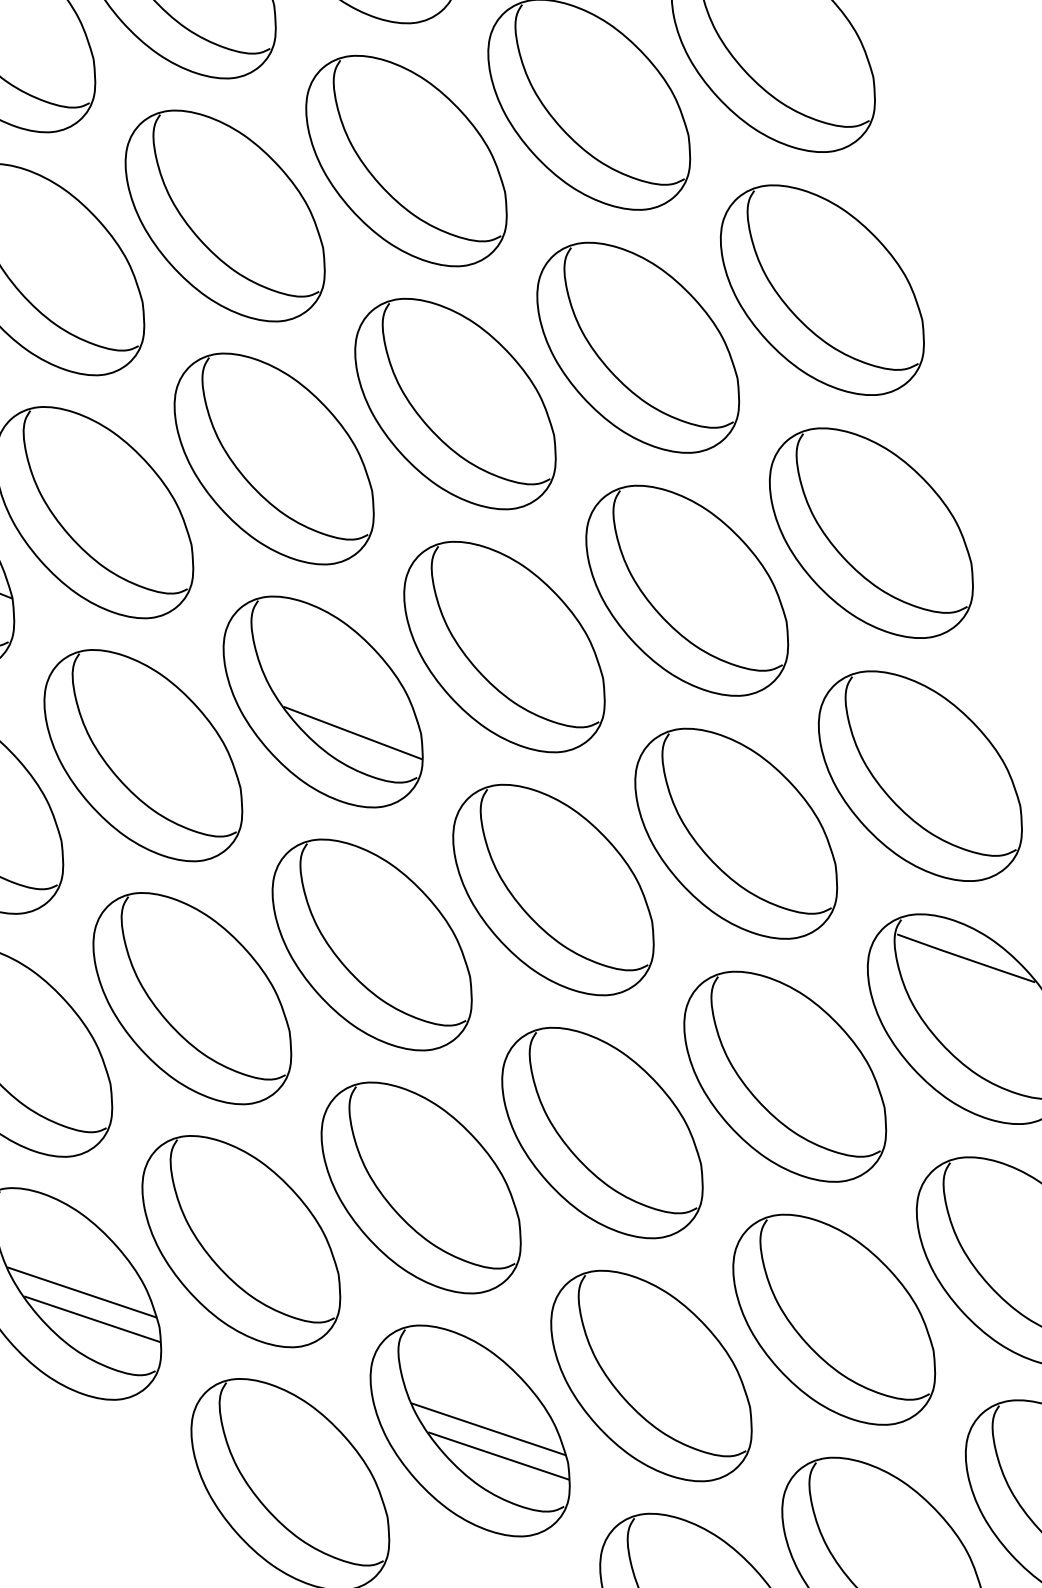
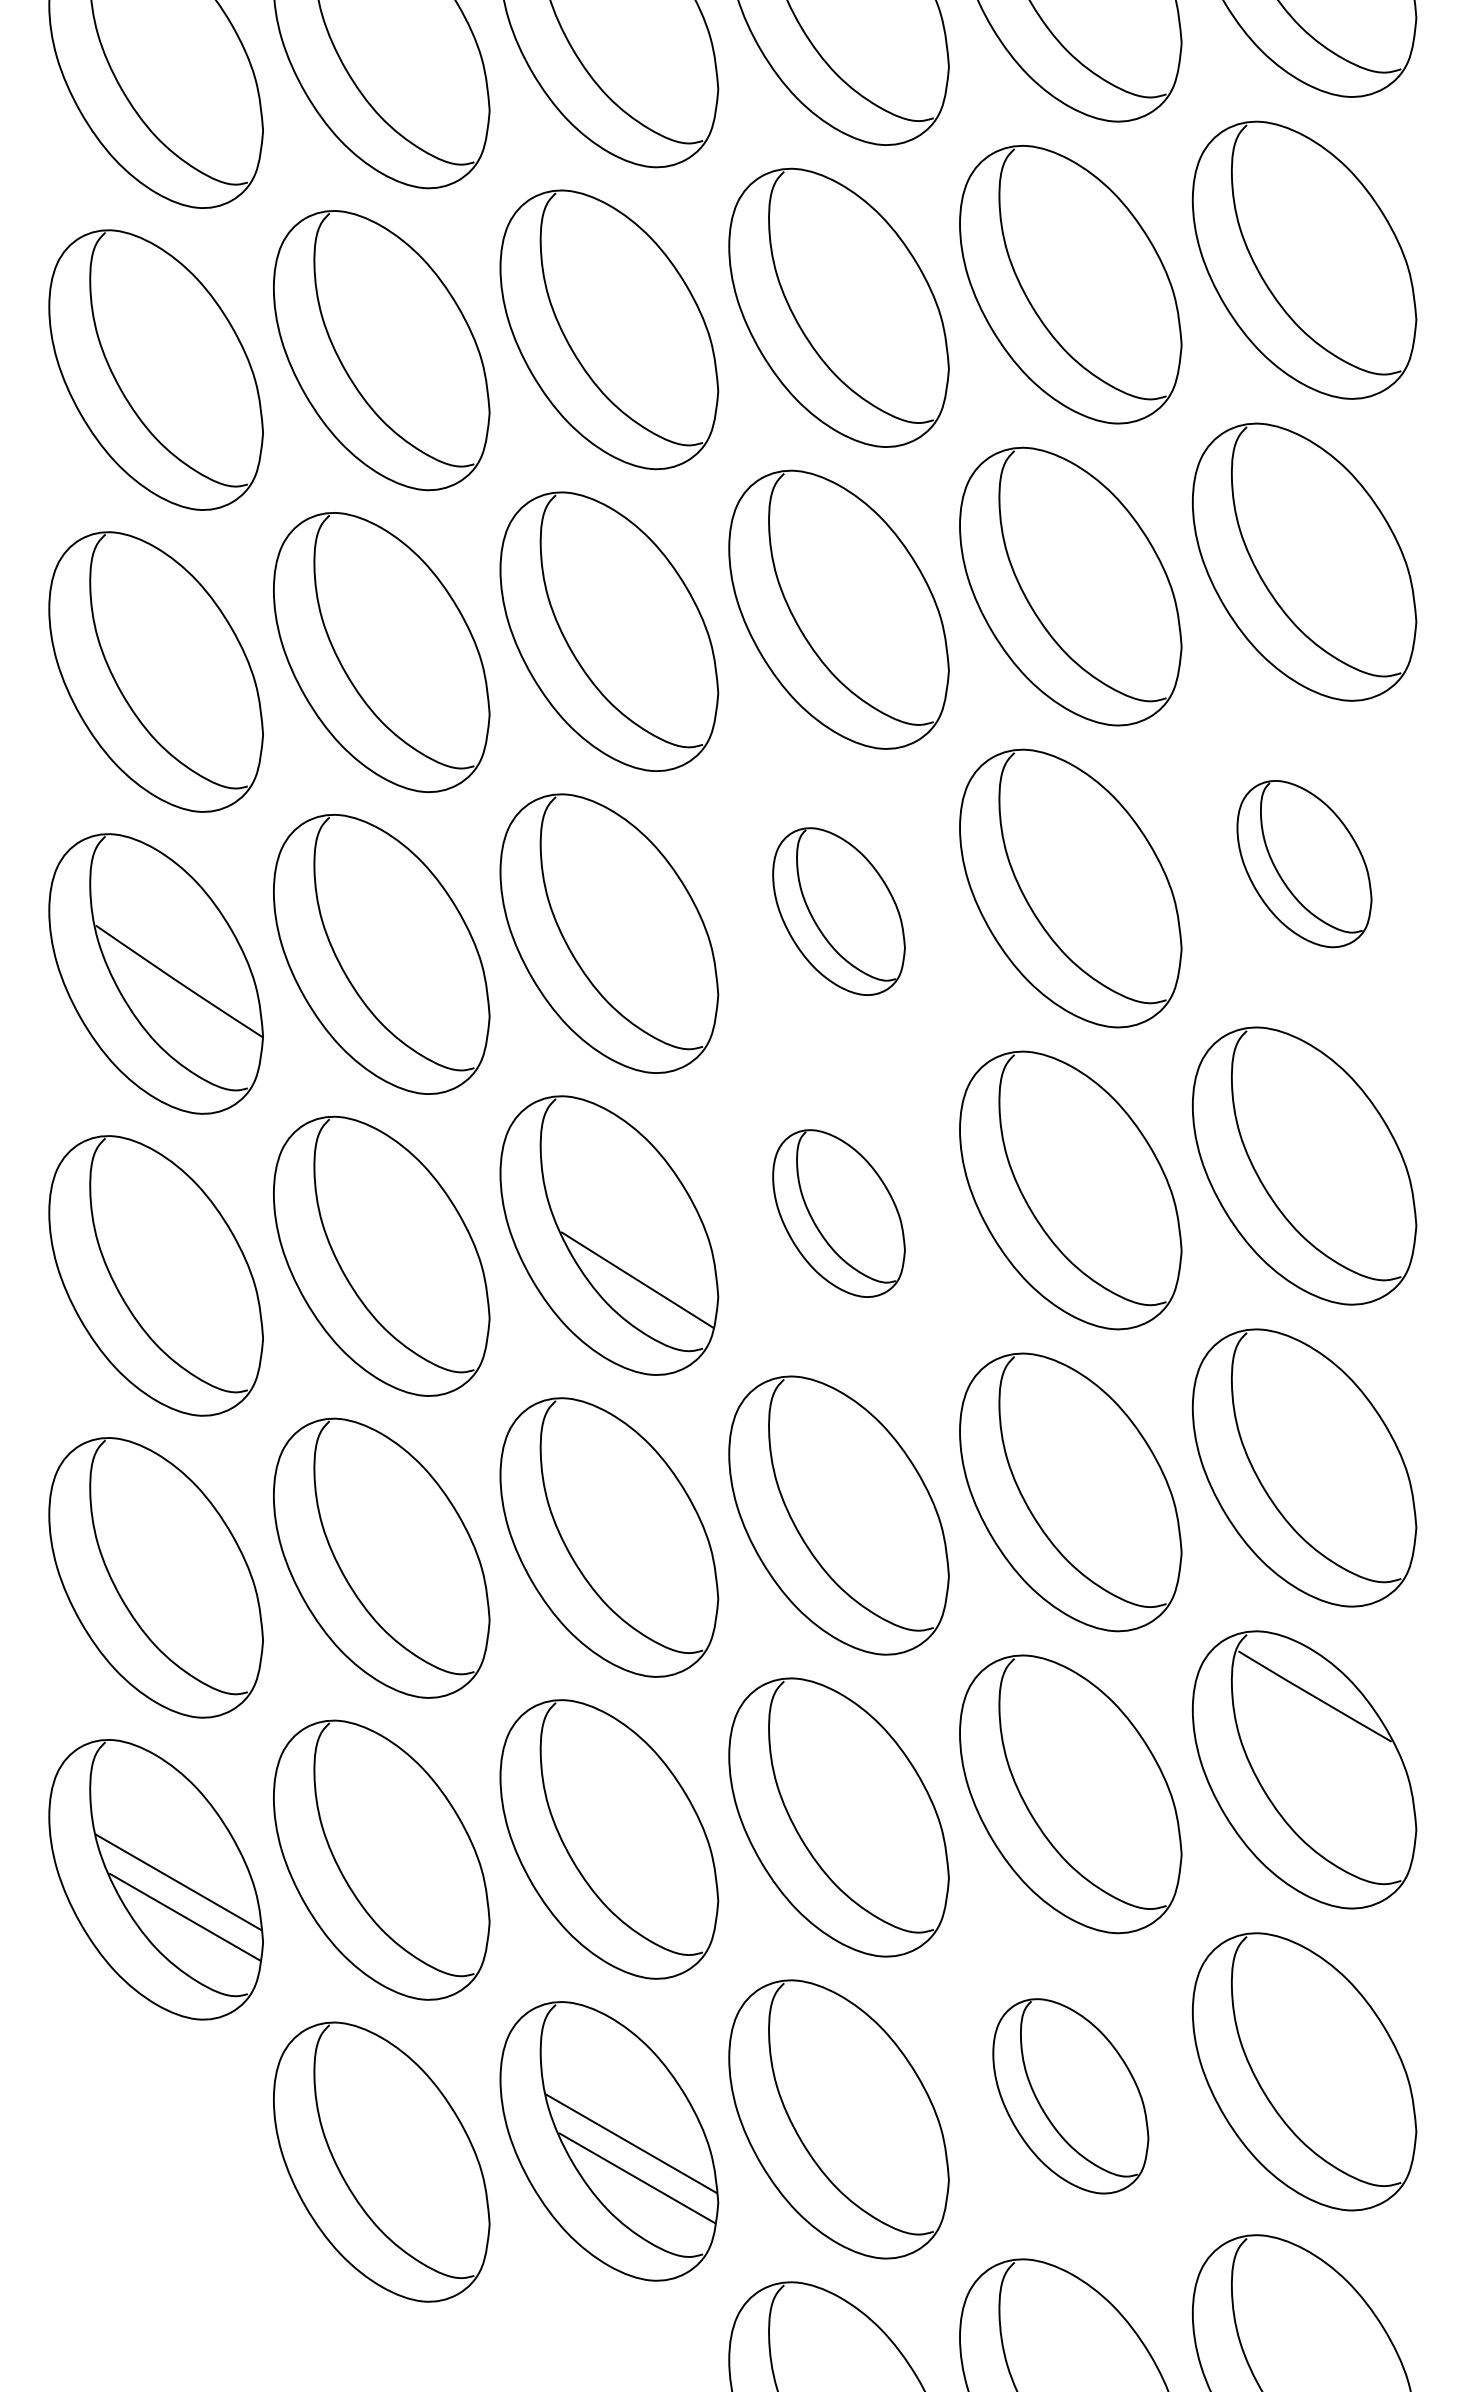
part: (822, 289) -> (1304, 863), size x0.6
part: (455, 403) -> (838, 911), size x0.6
part: (504, 646) -> (838, 1213), size x0.6
part: (834, 1319) -> (1070, 2096), size x0.7

